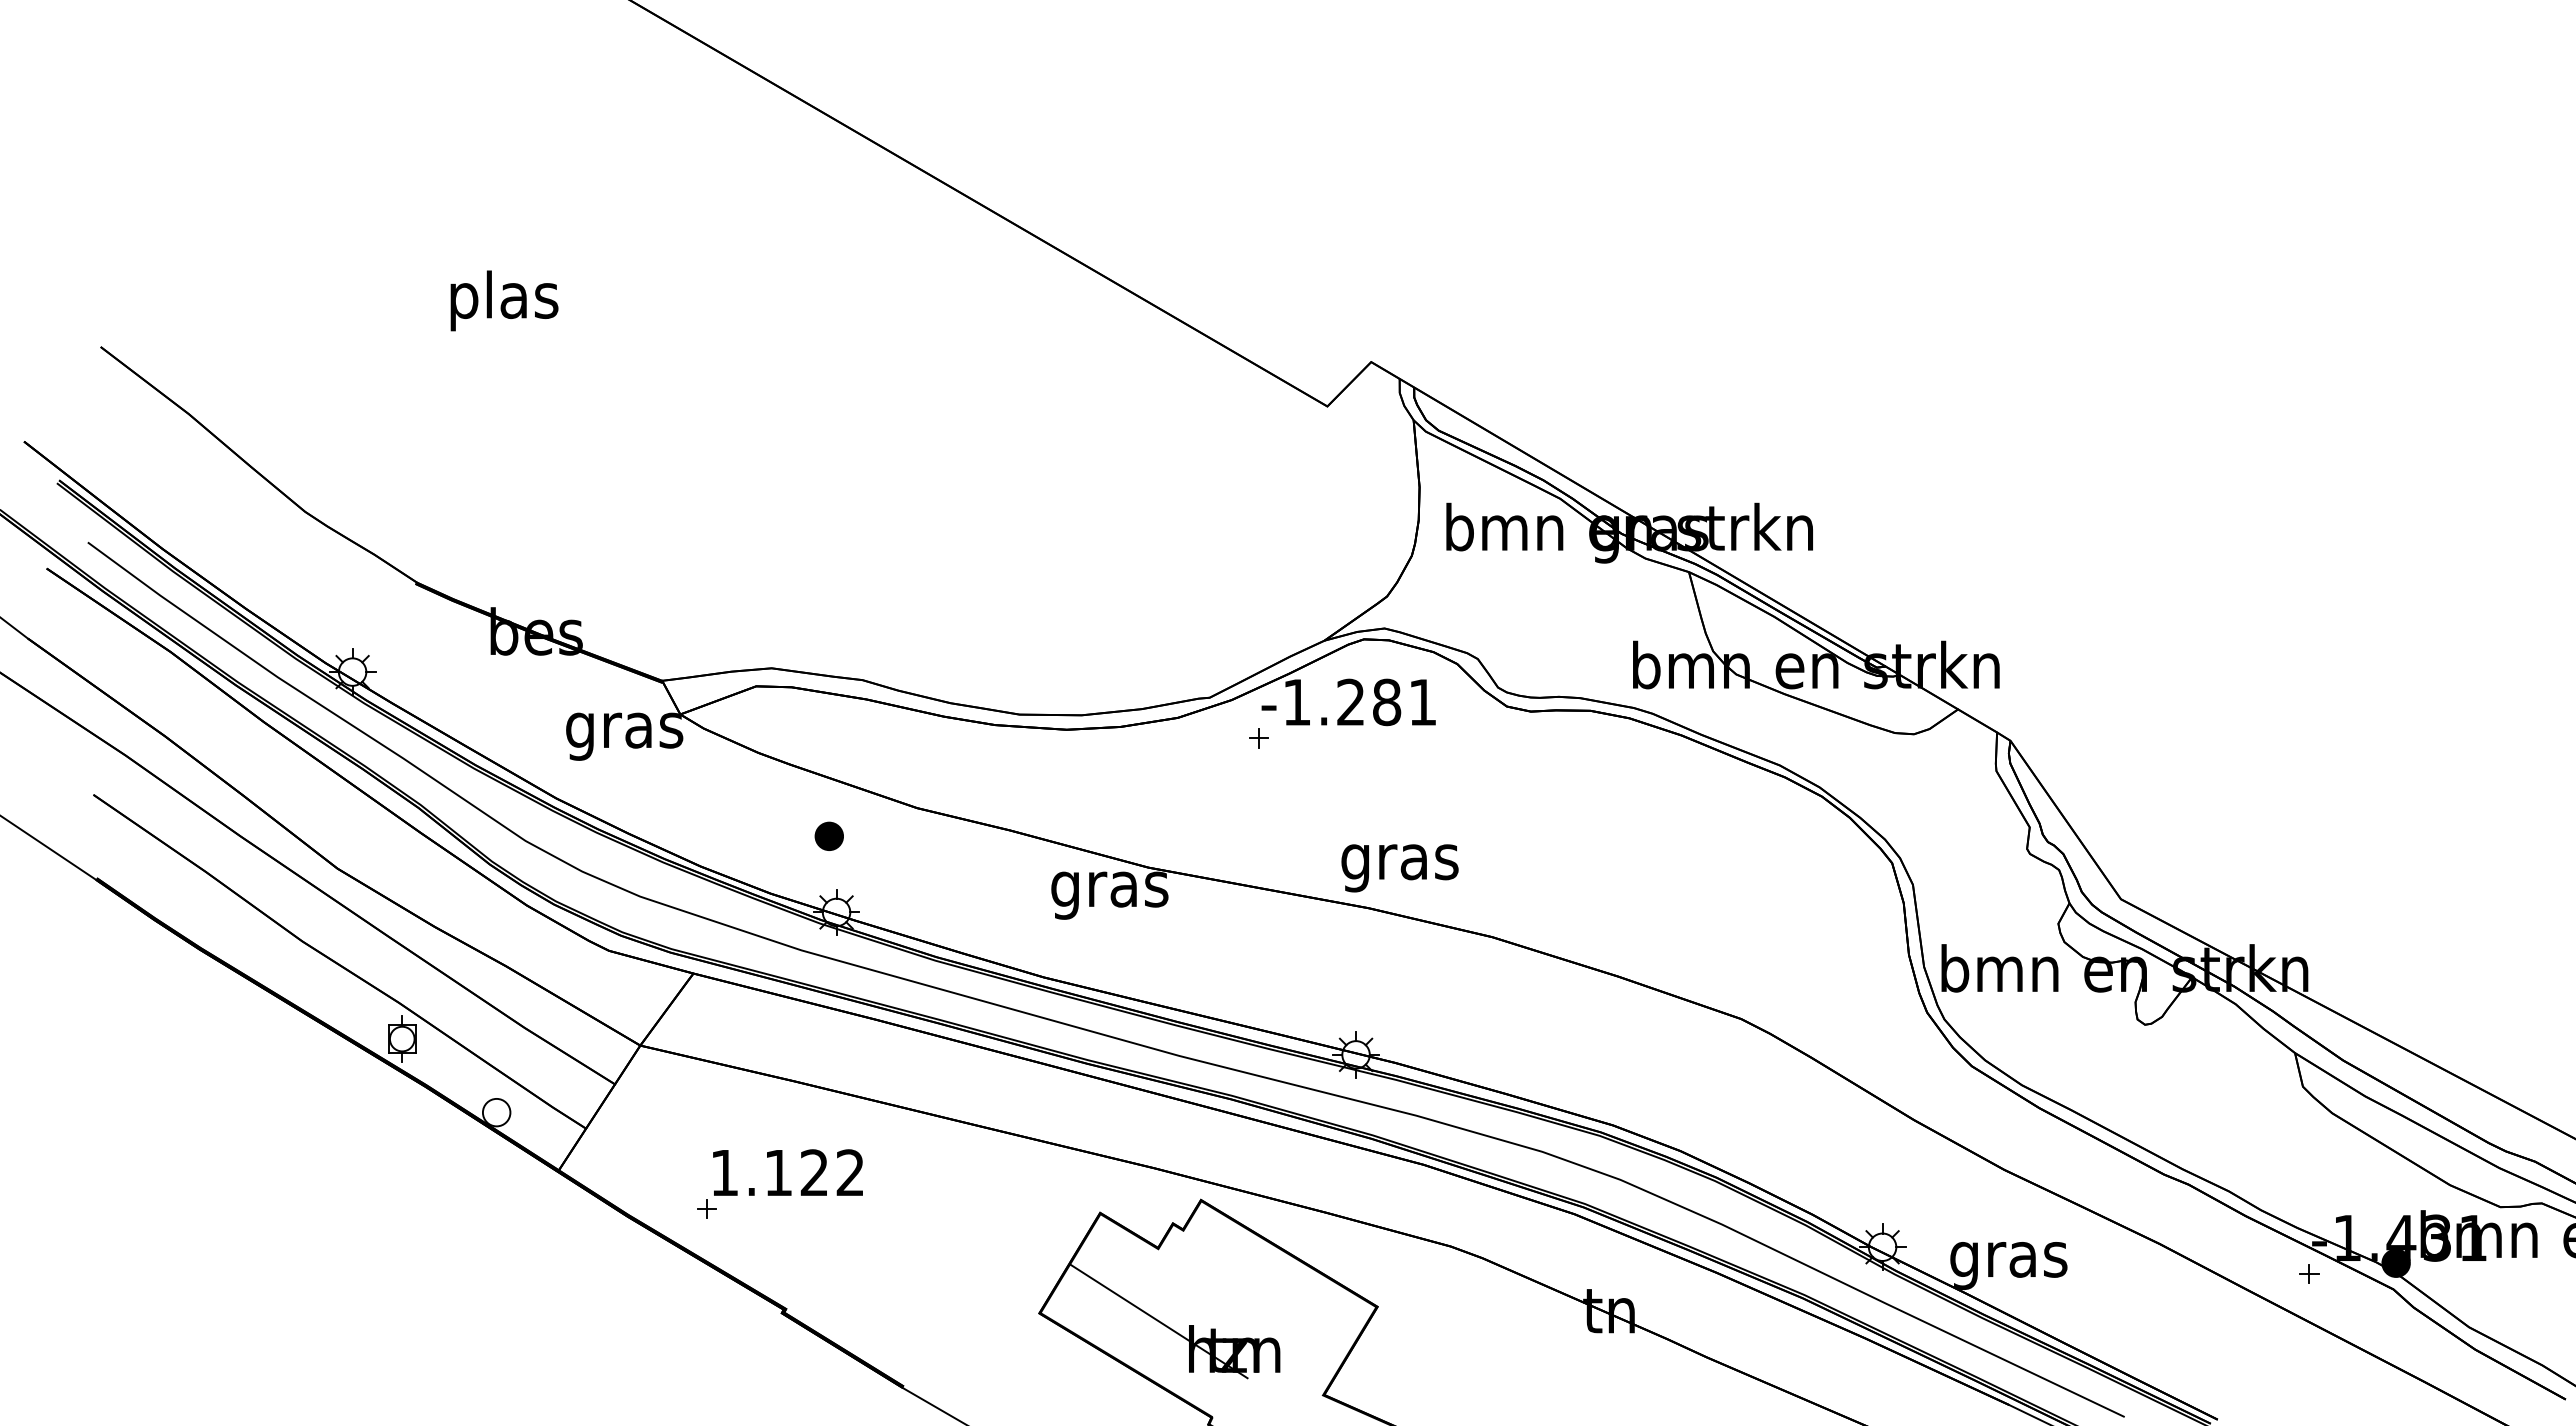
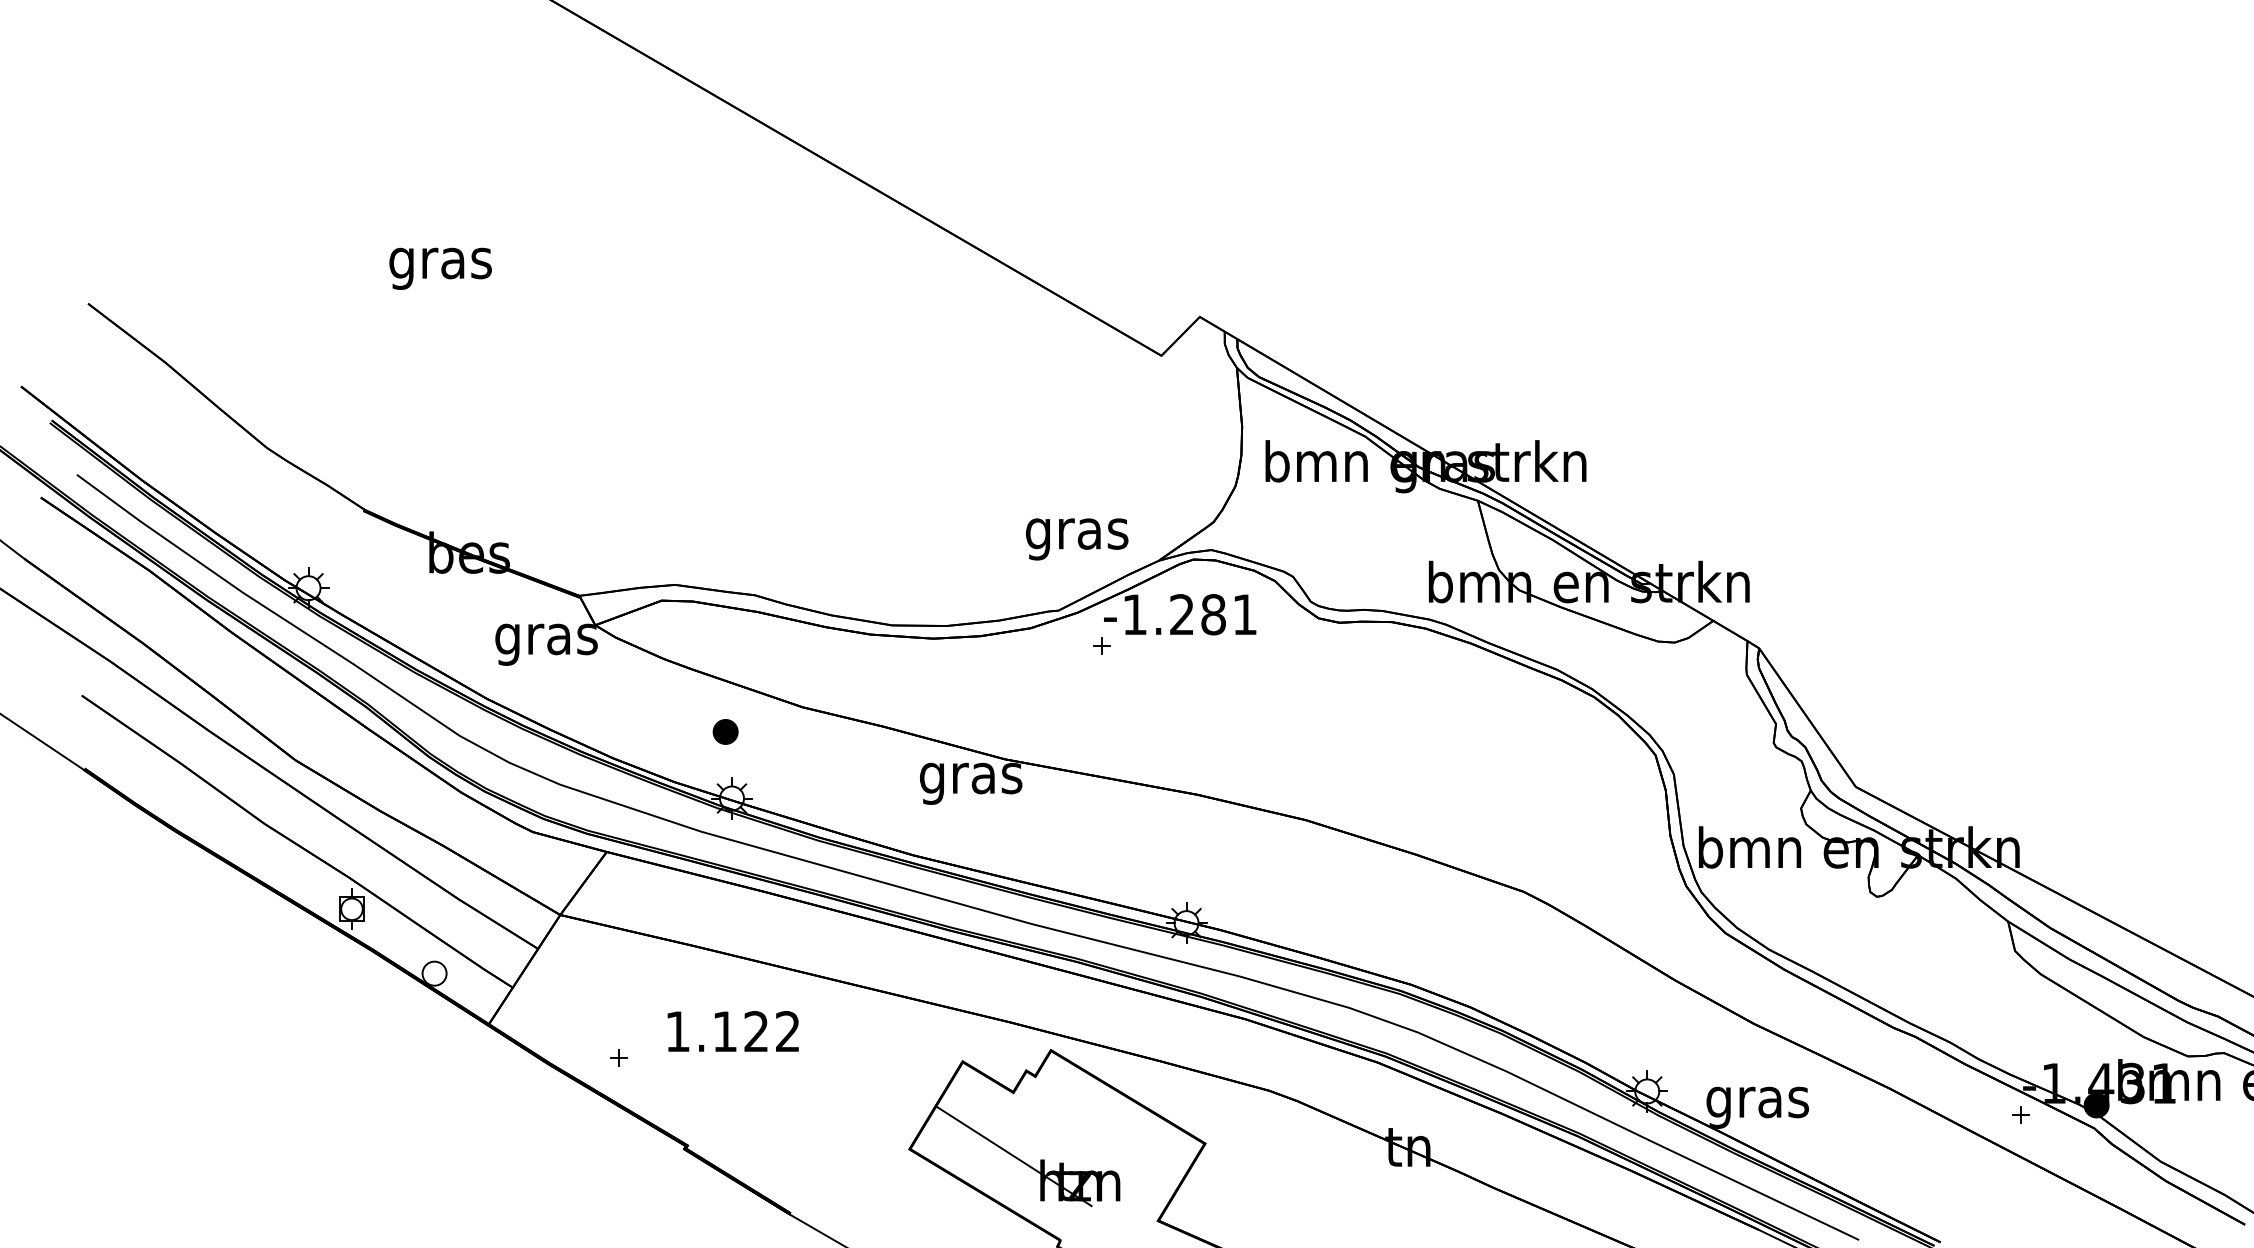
text: (503, 300) -> (440, 263), plas -> gras
text: (1399, 868) -> (1076, 539), moved
text: (787, 1172) -> (732, 1031), moved

